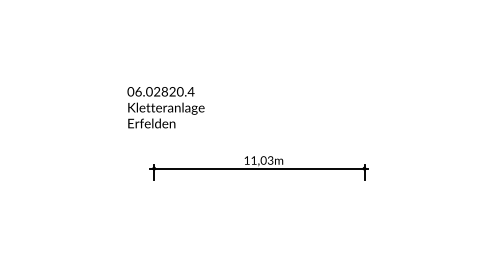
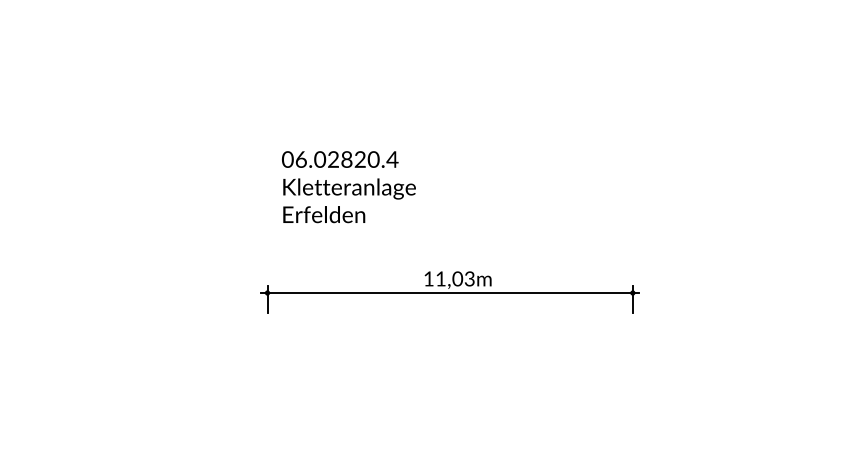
text: (165, 107) -> (348, 186), moved

